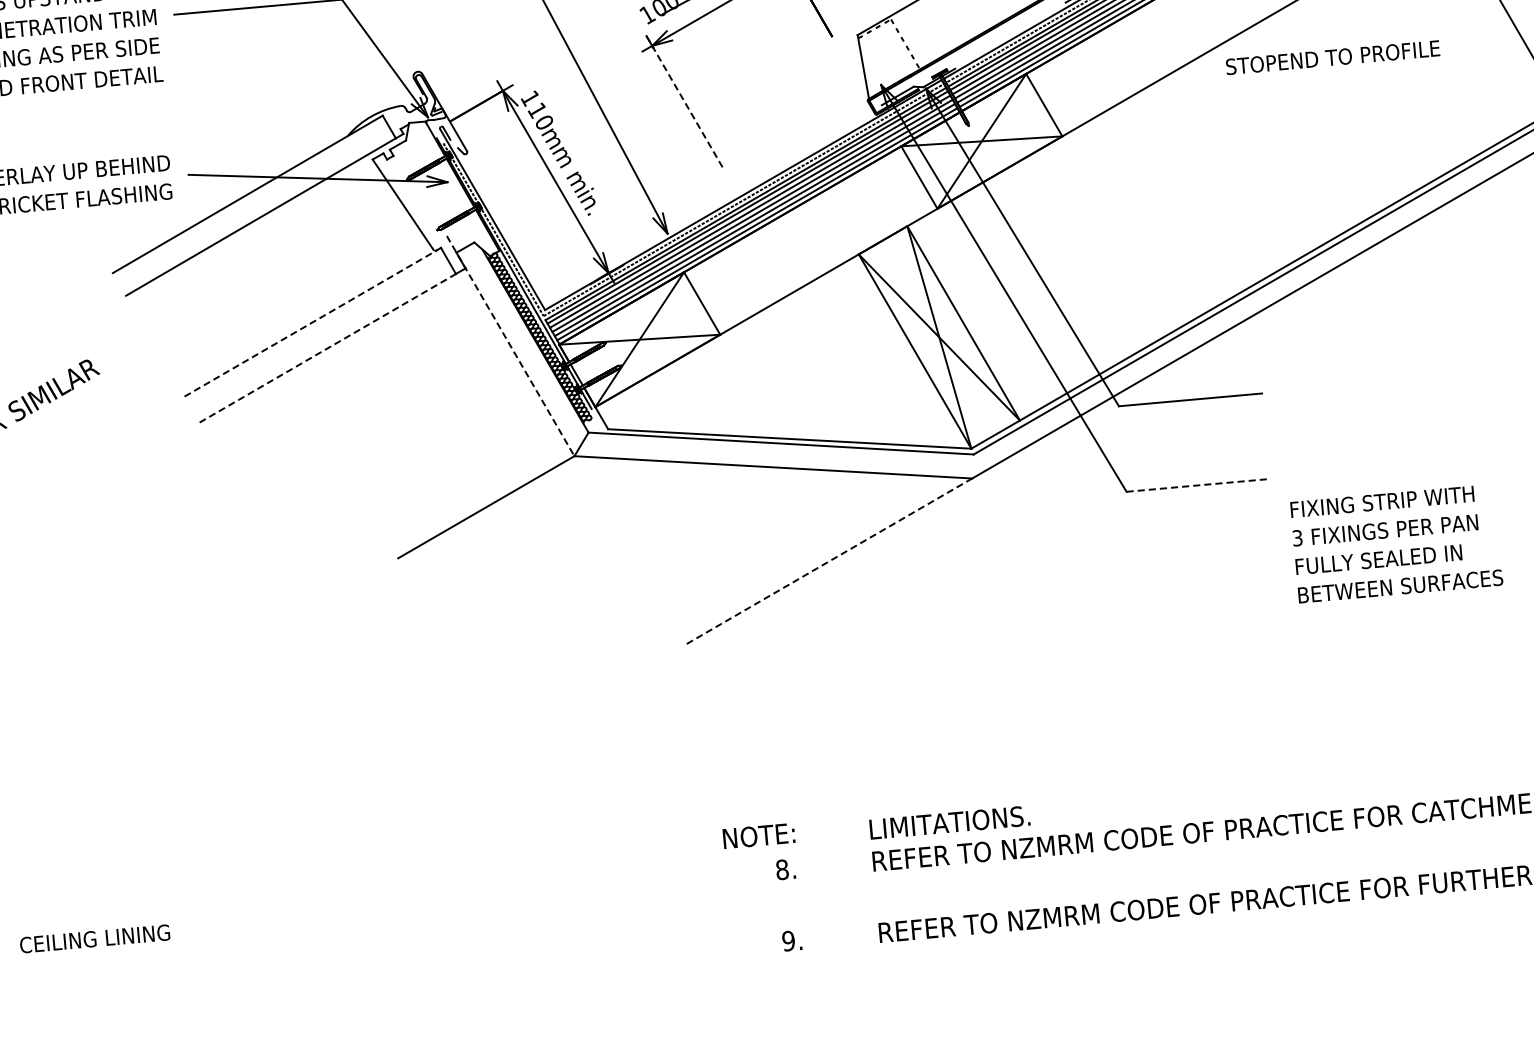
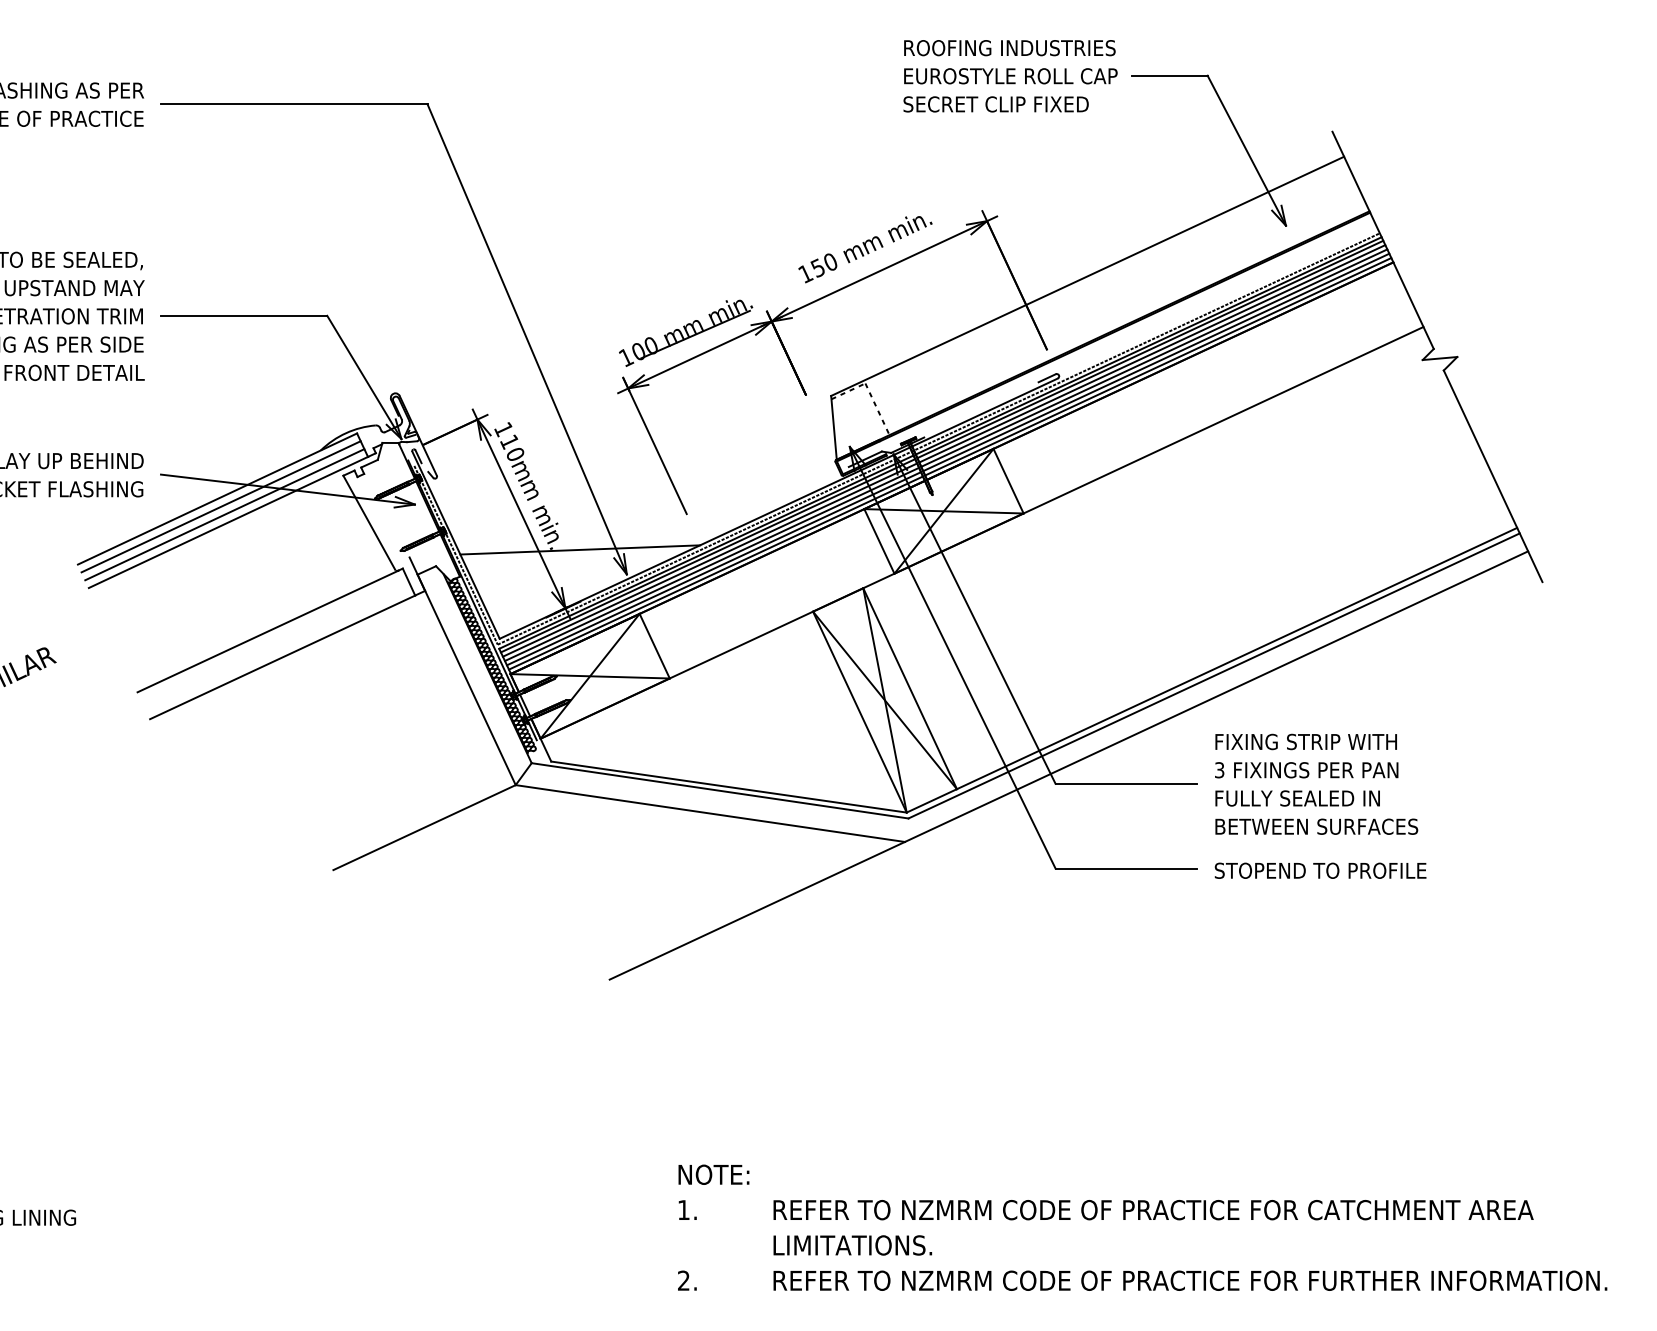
text: (1332, 57) -> (1320, 870), moved
line: (683, 101) -> (654, 445), dashed -> solid
line: (251, 201) -> (220, 506), added
line: (256, 209) -> (224, 514), added
line: (618, 212) -> (580, 549), added
line: (310, 323) -> (267, 631), dashed -> solid
line: (510, 346) -> (462, 671), dashed -> solid
line: (328, 348) -> (283, 657), dashed -> solid
line: (1198, 485) -> (1126, 868), dashed -> solid
text: (1396, 542) -> (1316, 783), moved
line: (829, 560) -> (757, 910), dashed -> solid
text: (949, 822) -> (852, 1245), moved
text: (758, 835) -> (713, 1174), moved
text: (782, 870) -> (683, 1210), 8. -> 1.
text: (788, 940) -> (683, 1280), 9. -> 2.

